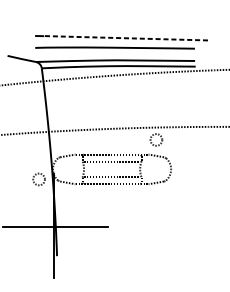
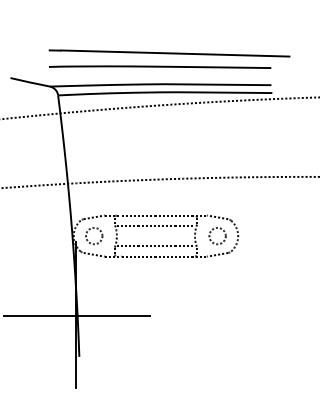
line: (125, 38) -> (174, 53), dashed -> solid
circle: (156, 140) -> (217, 236), moved
circle: (39, 179) -> (94, 236), moved

